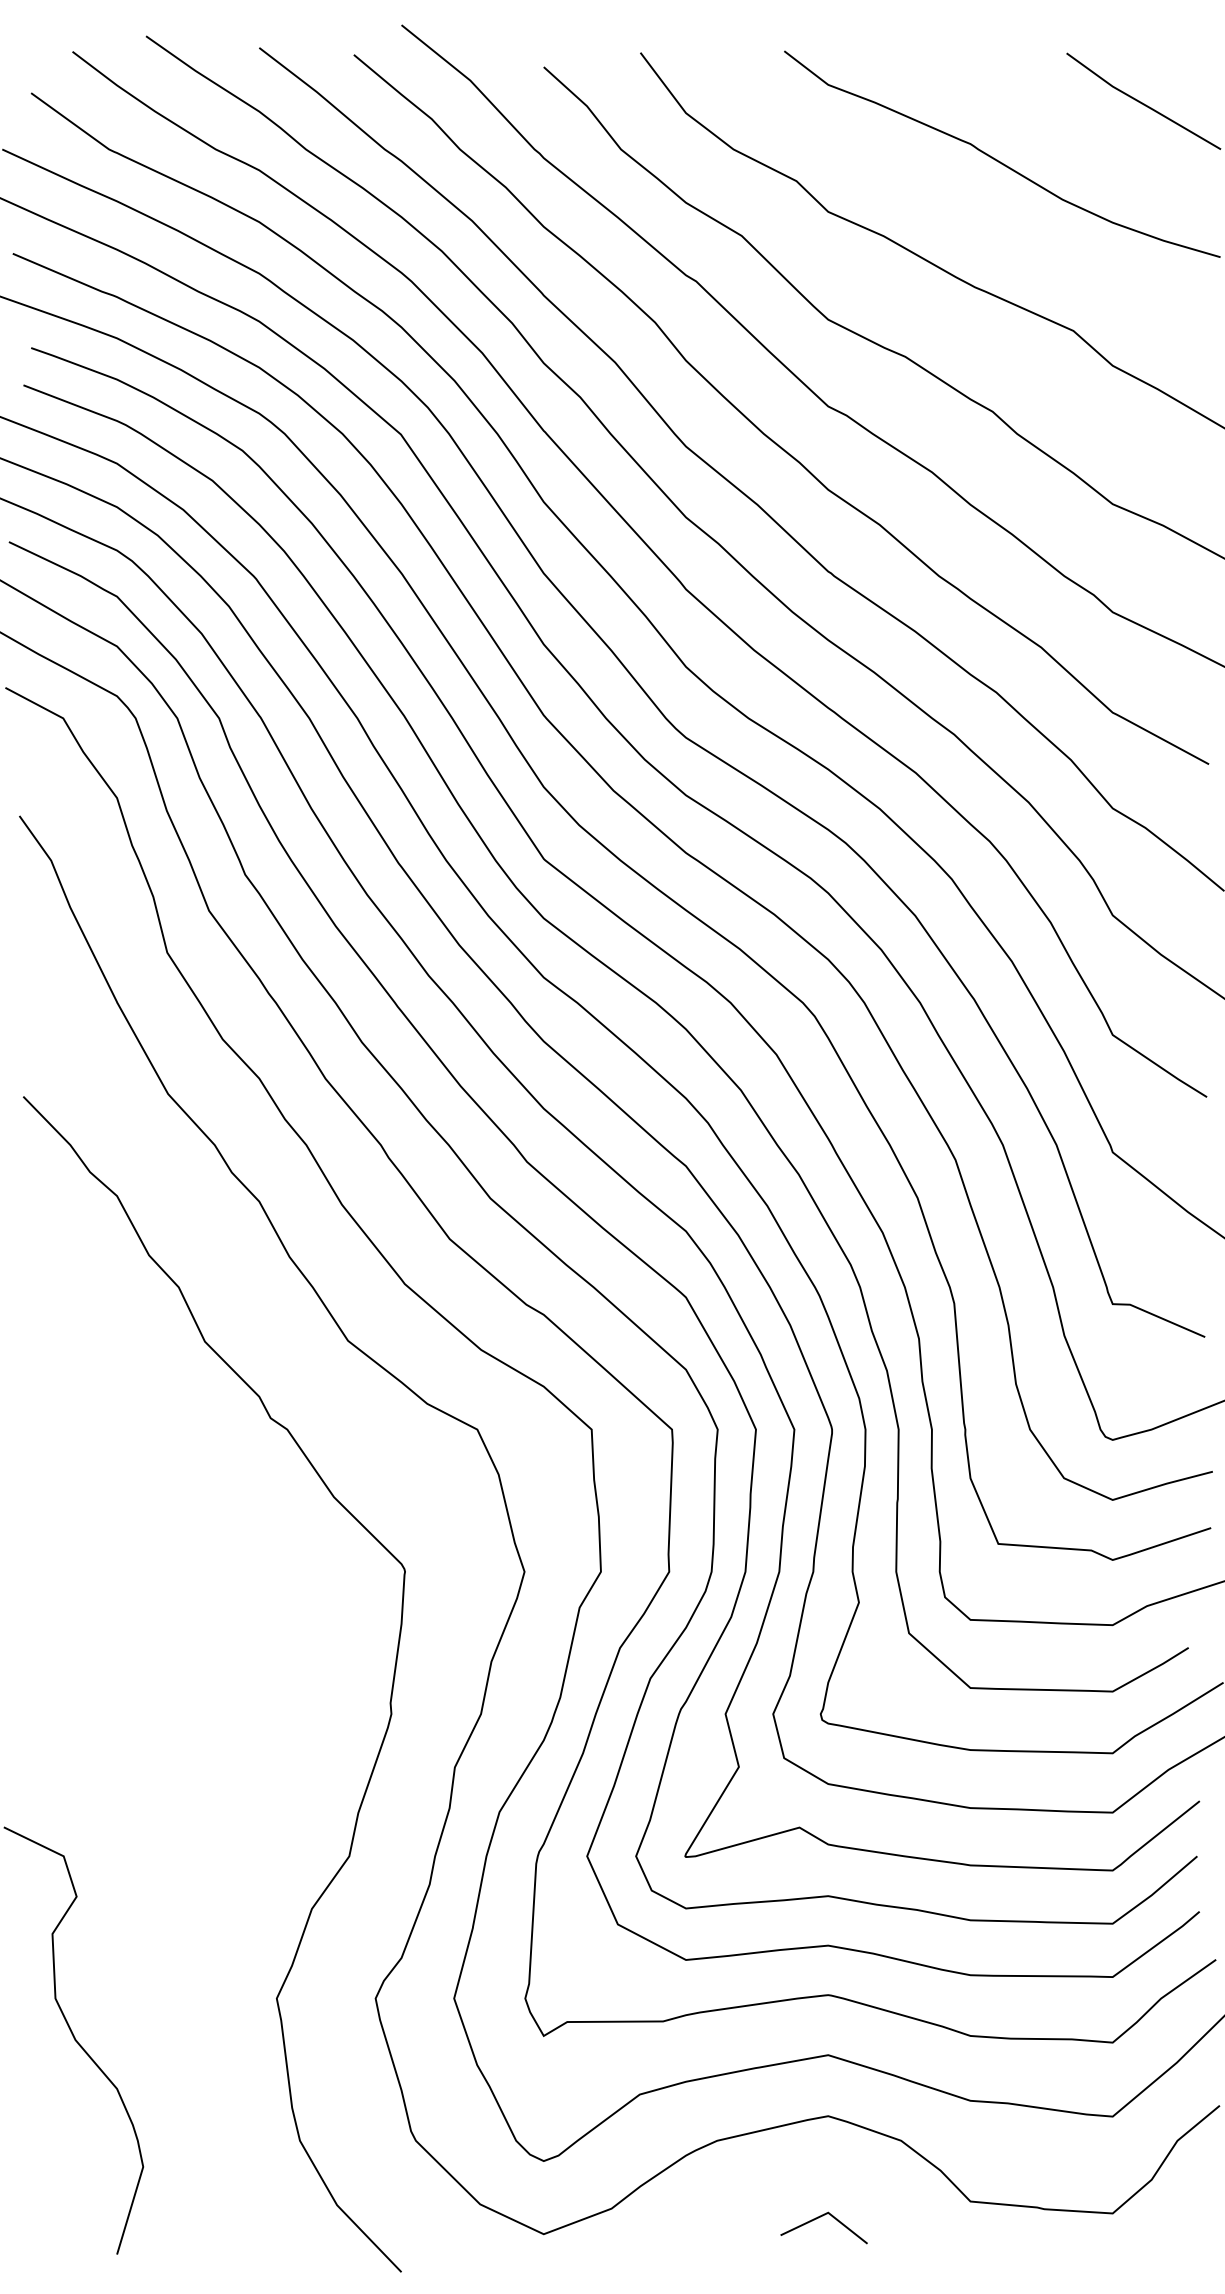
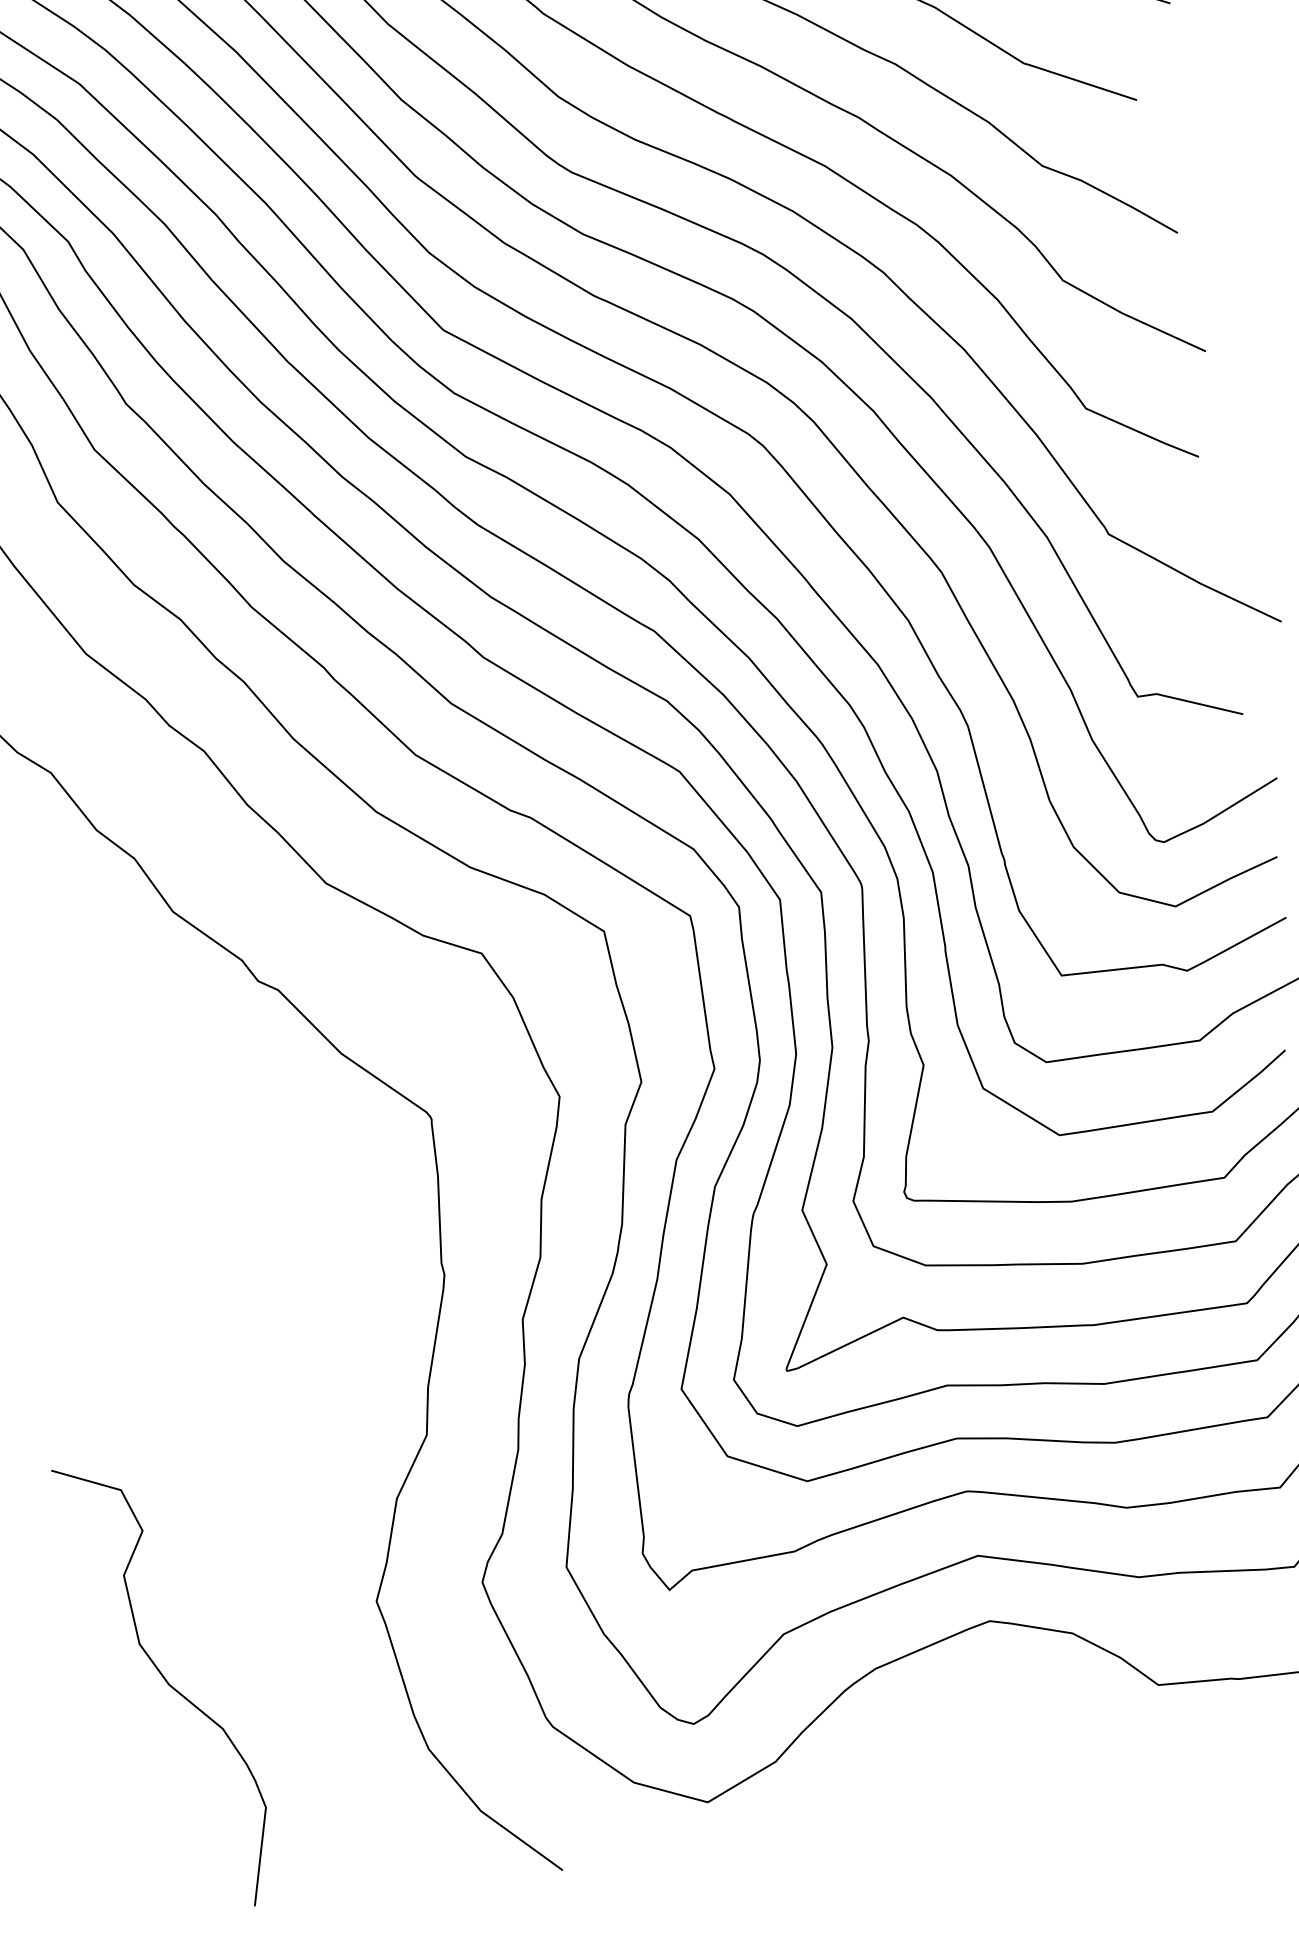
line: (818, 2218) -> (998, 1732), removed

